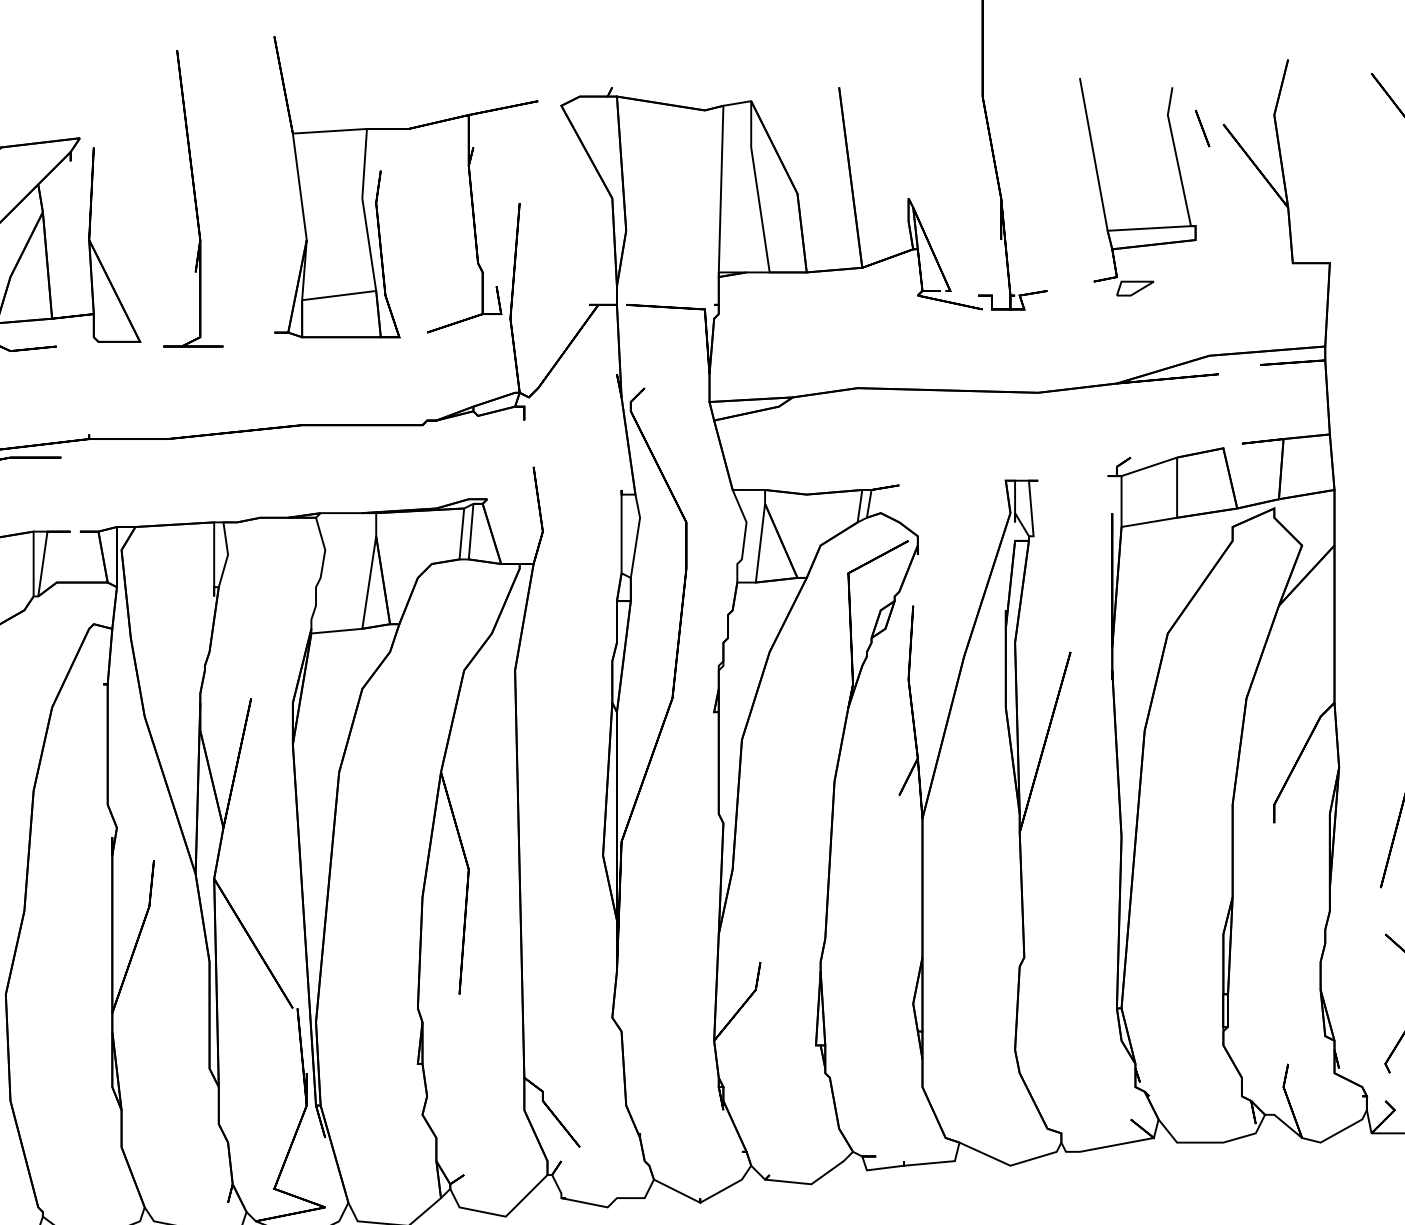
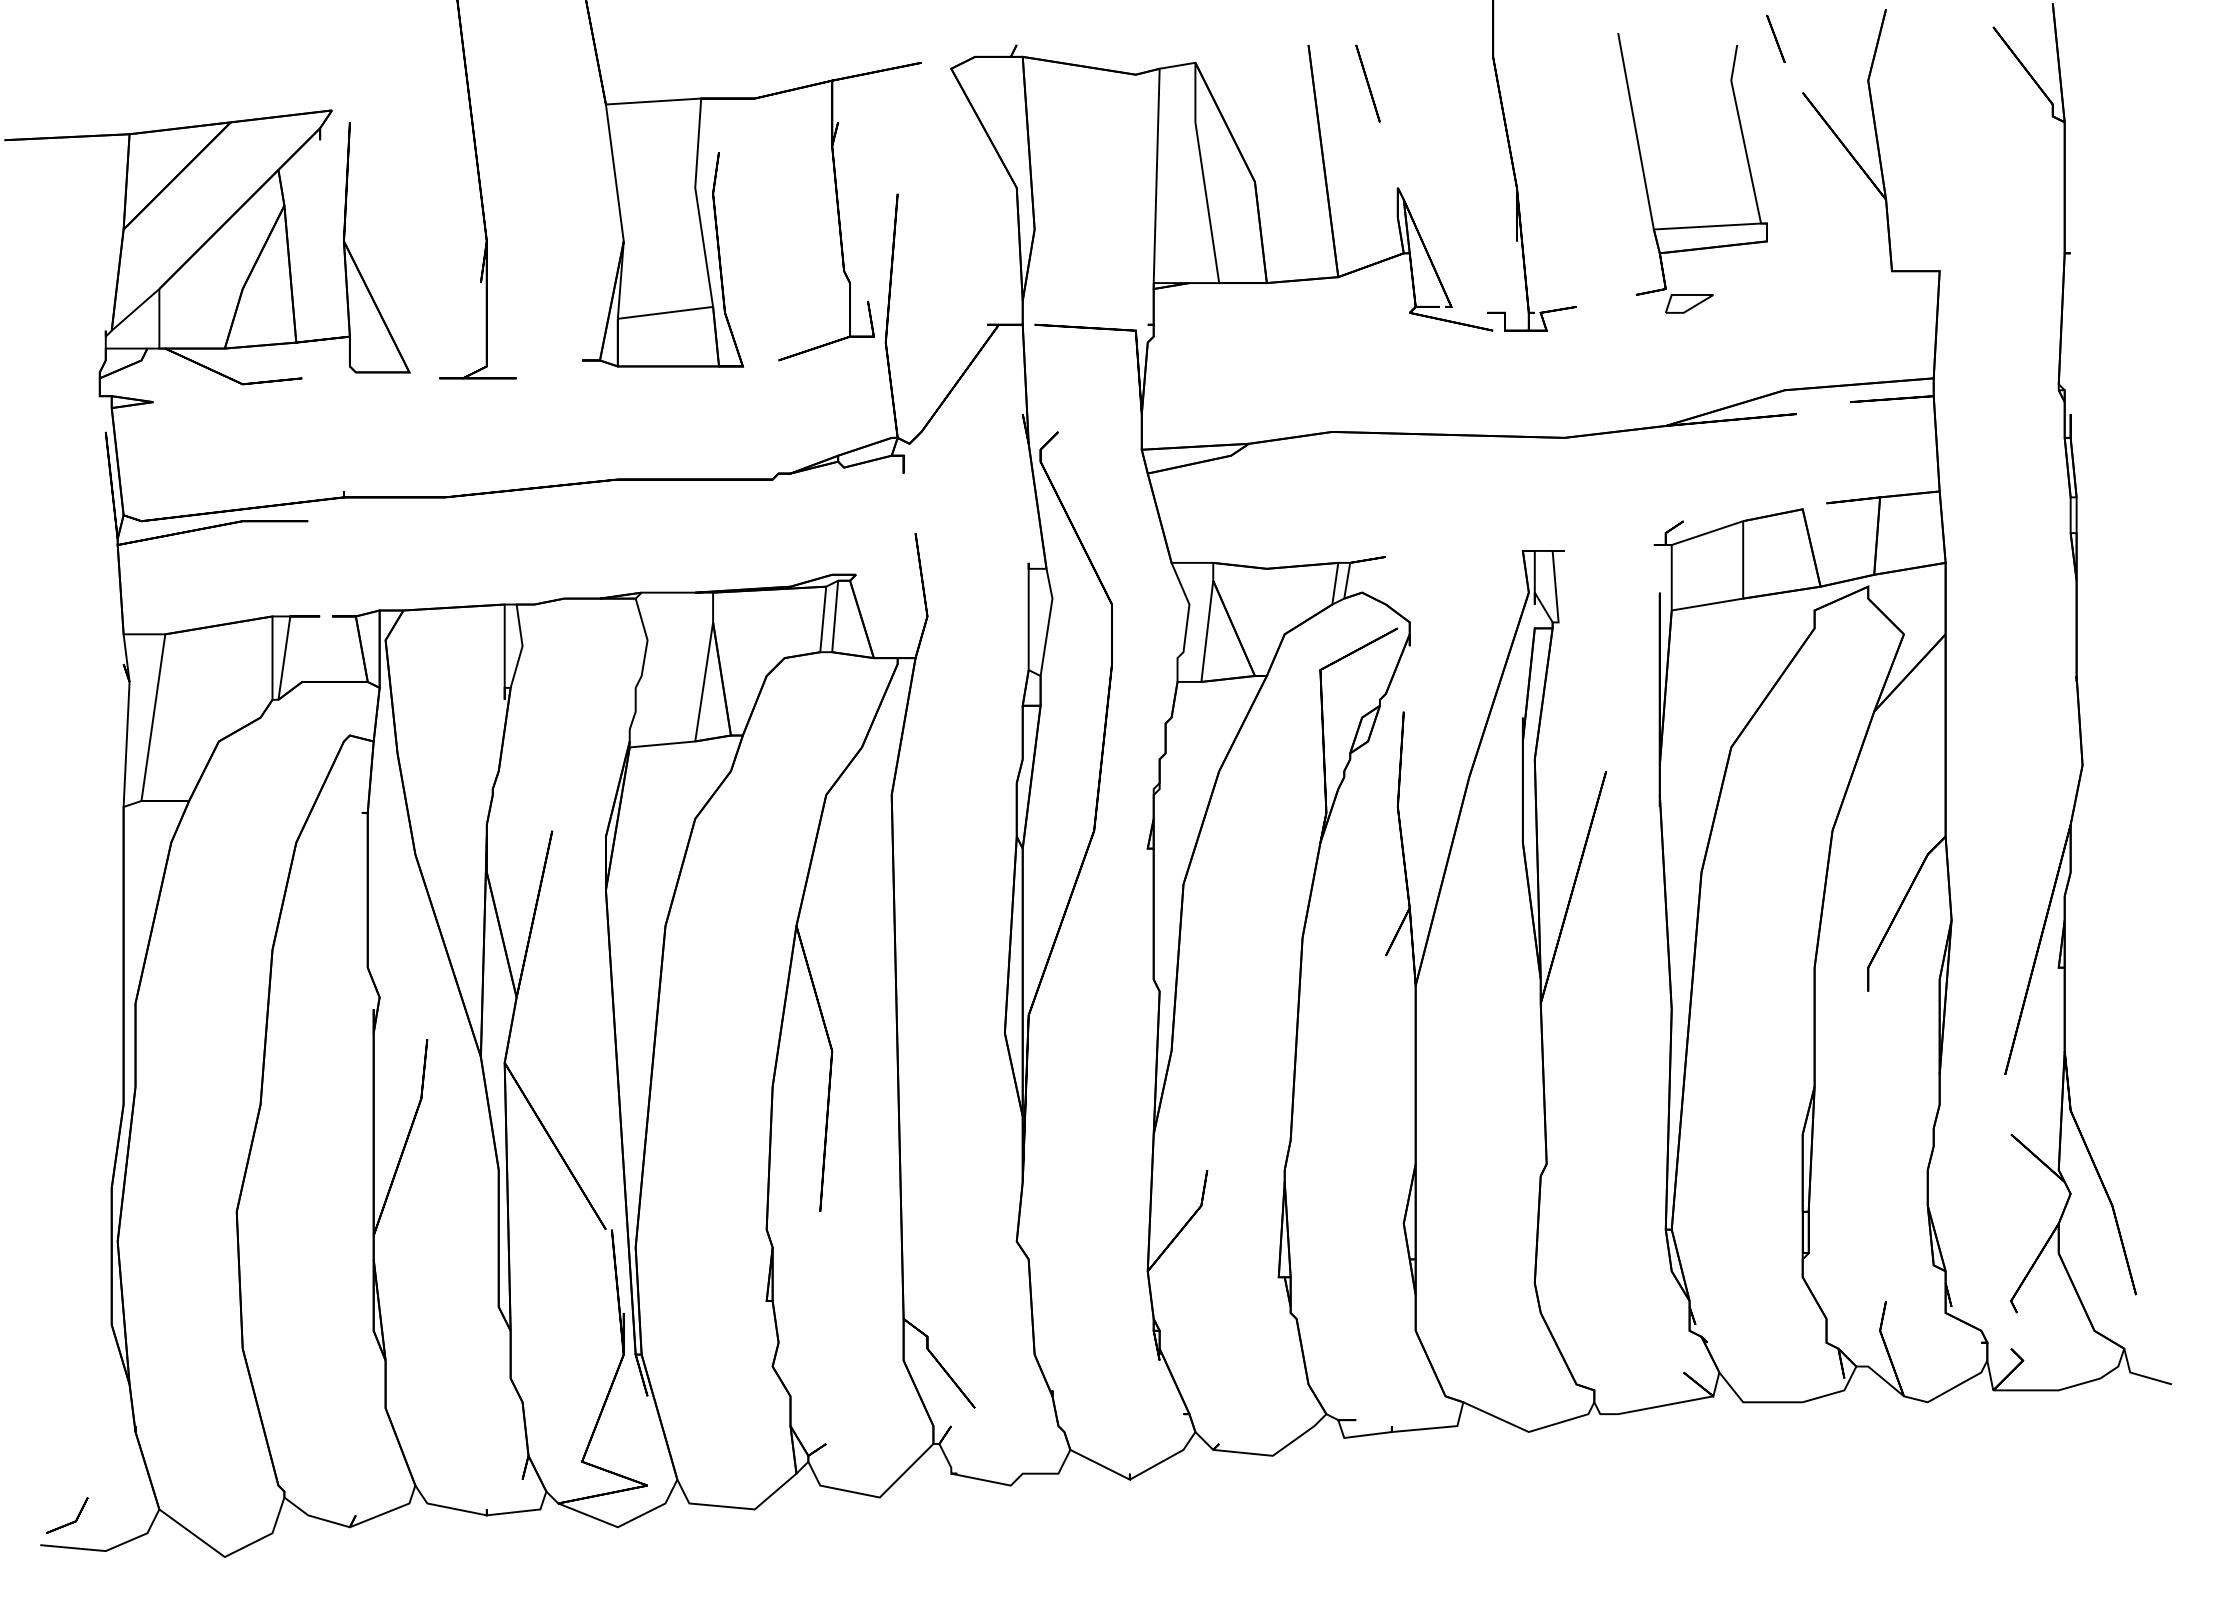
line: (885, 117) -> (1367, 83), added
line: (1202, 128) -> (1775, 38), moved

